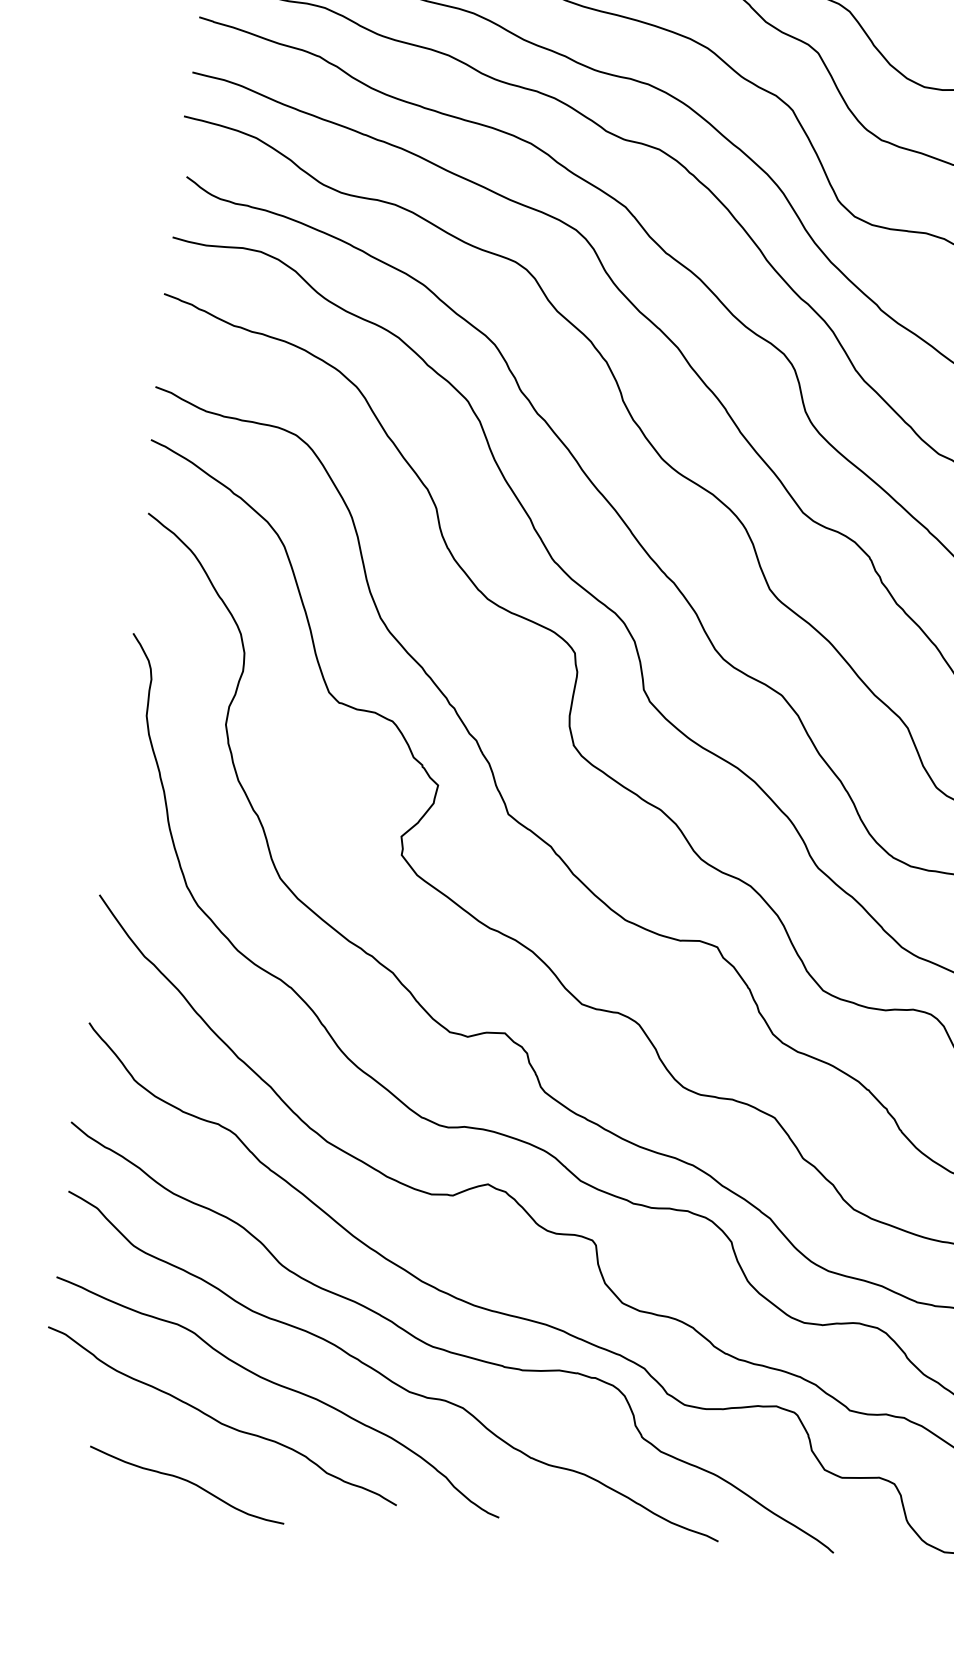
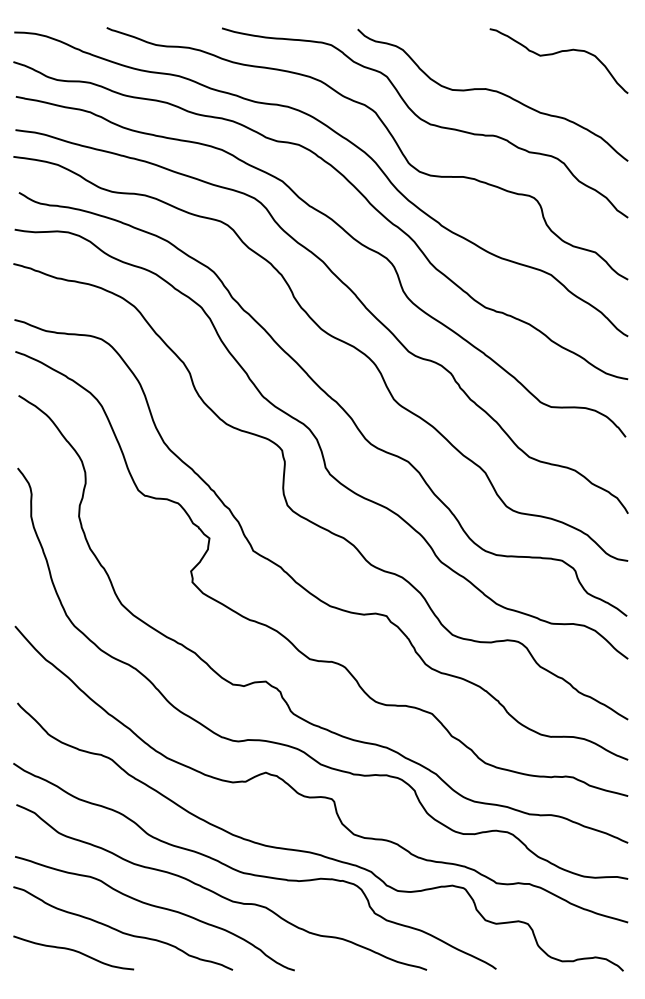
curve: (187, 1482) -> (73, 951), moved

